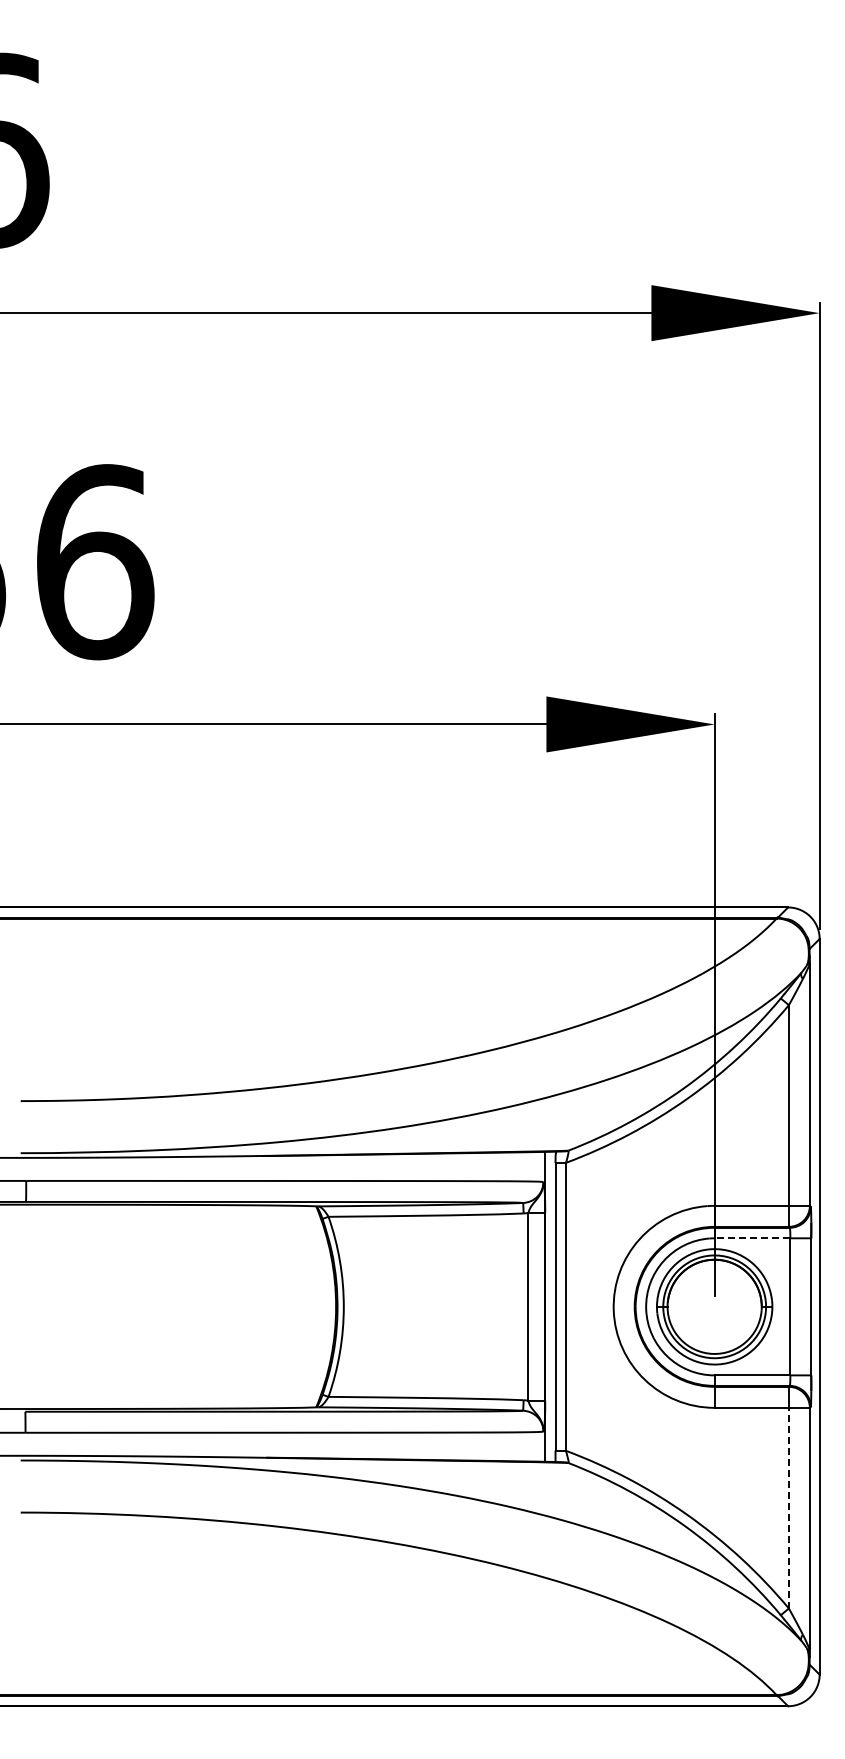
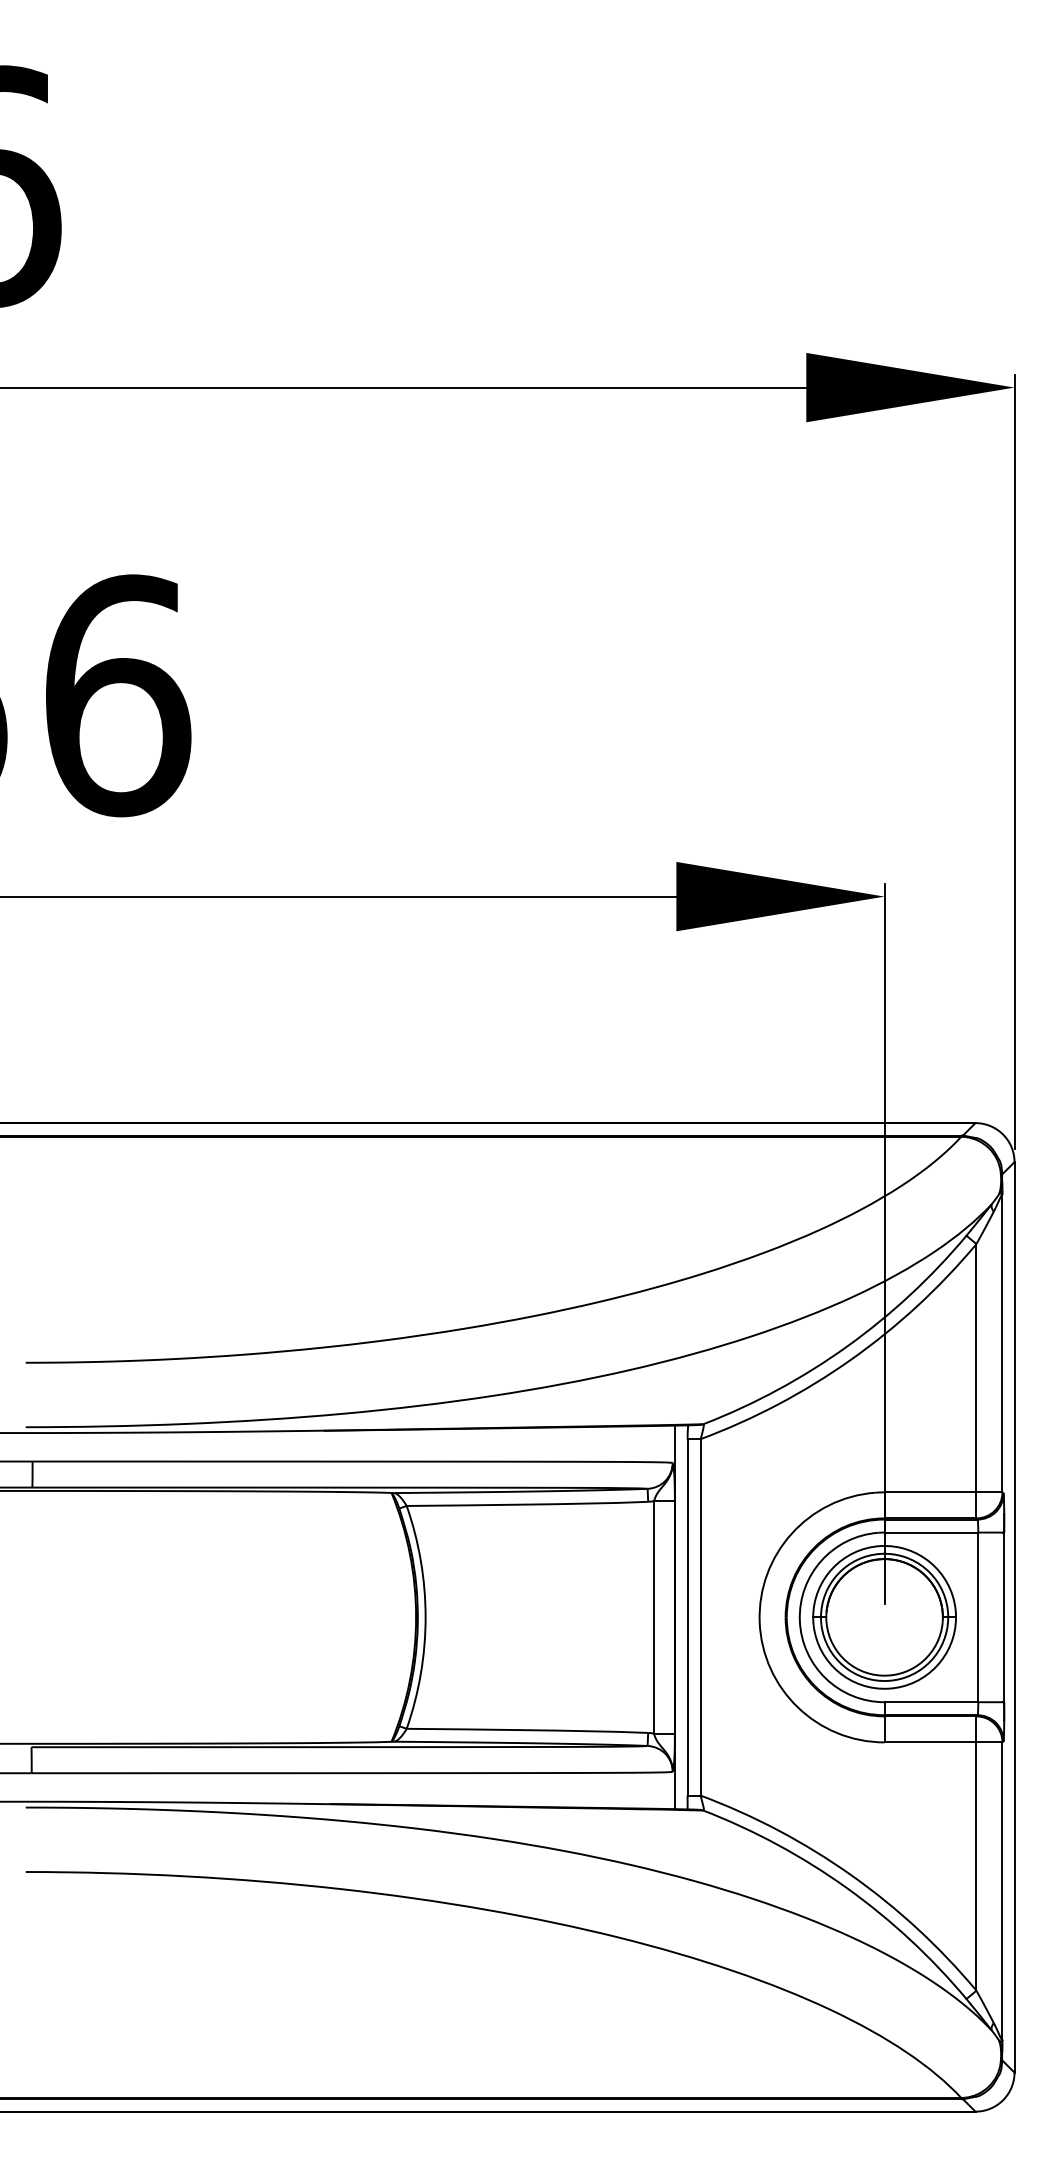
line: (752, 1238) -> (931, 1532), dashed -> solid
line: (788, 1507) -> (975, 1865), dashed -> solid

